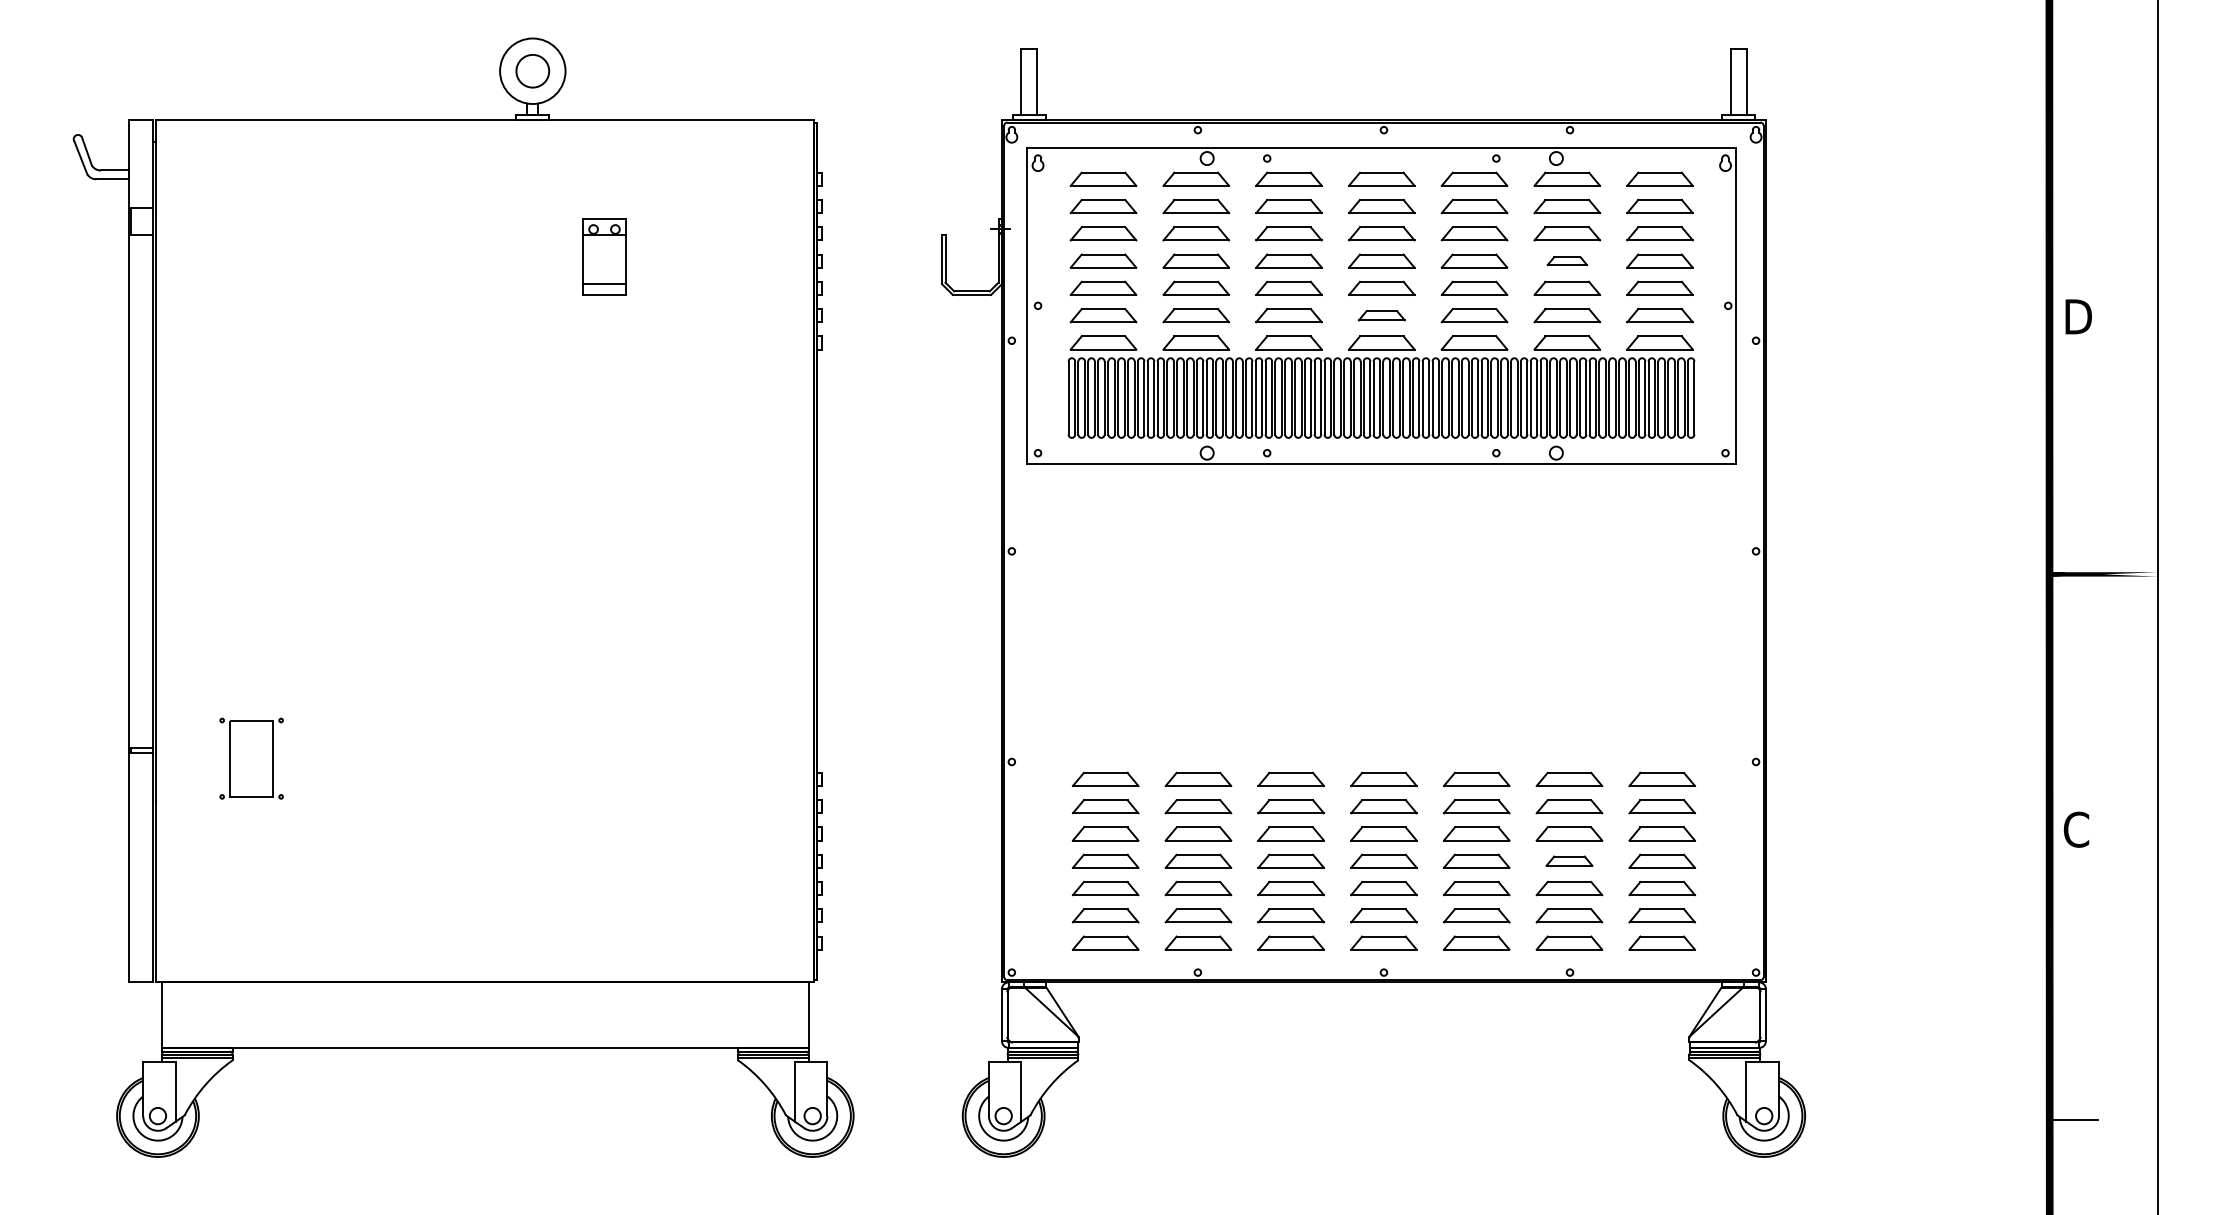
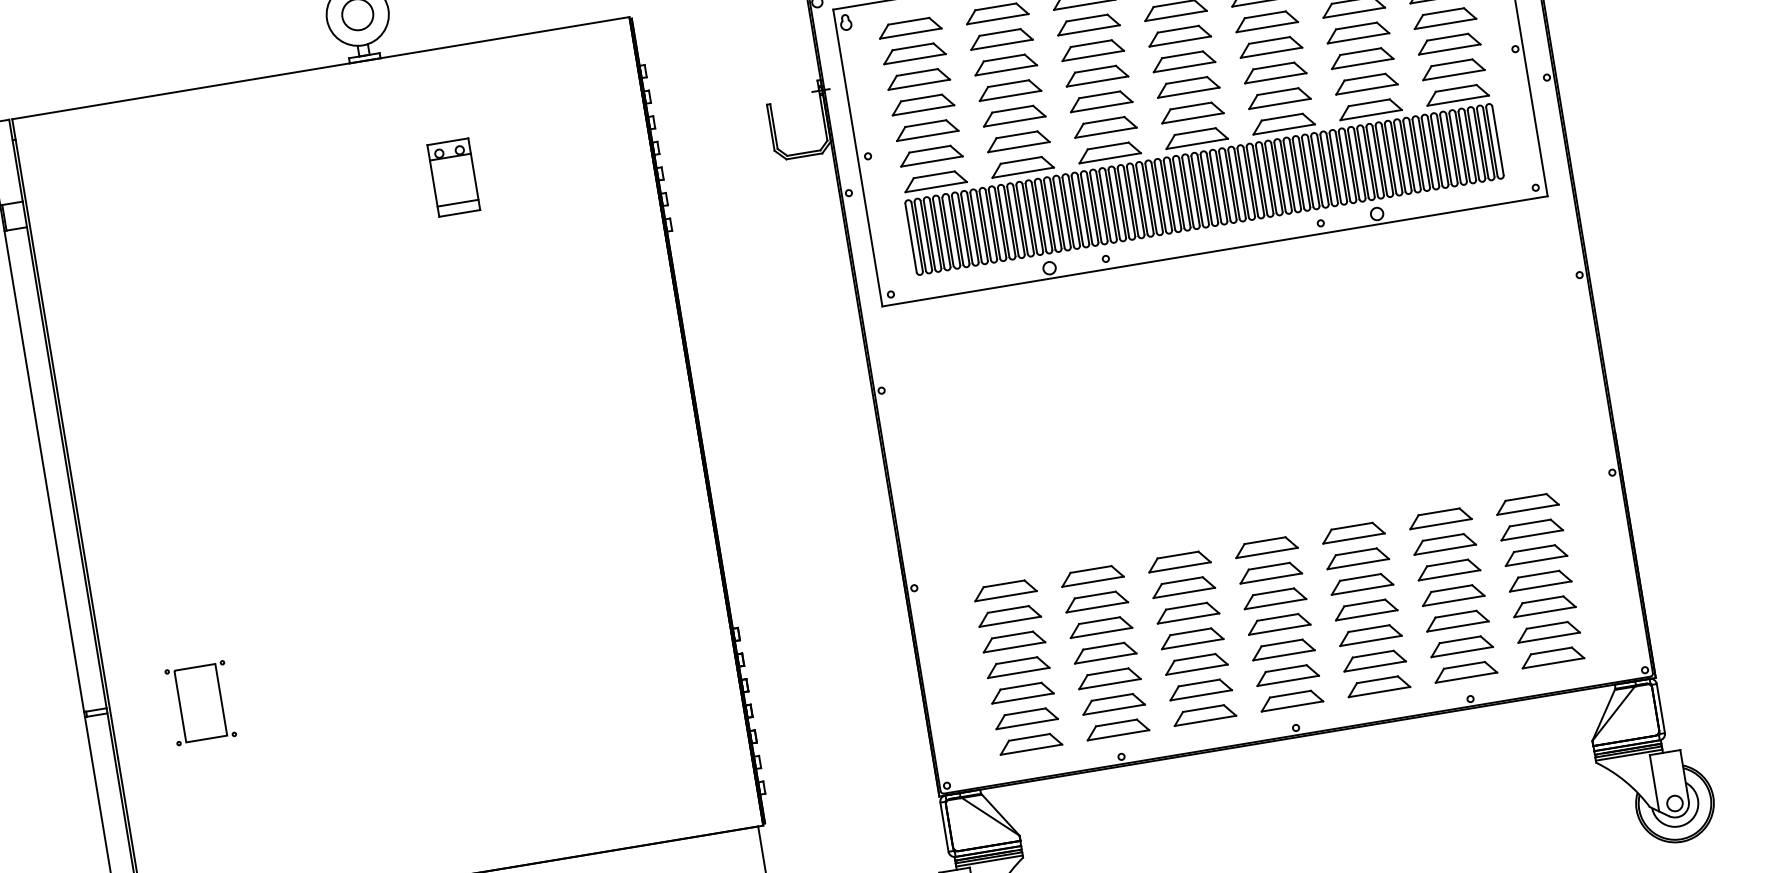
part: (1567, 260) -> (1357, 31), size x1.67
part: (1381, 315) -> (1191, 112), size x1.43
part: (1569, 860) -> (1452, 594), size x1.43

